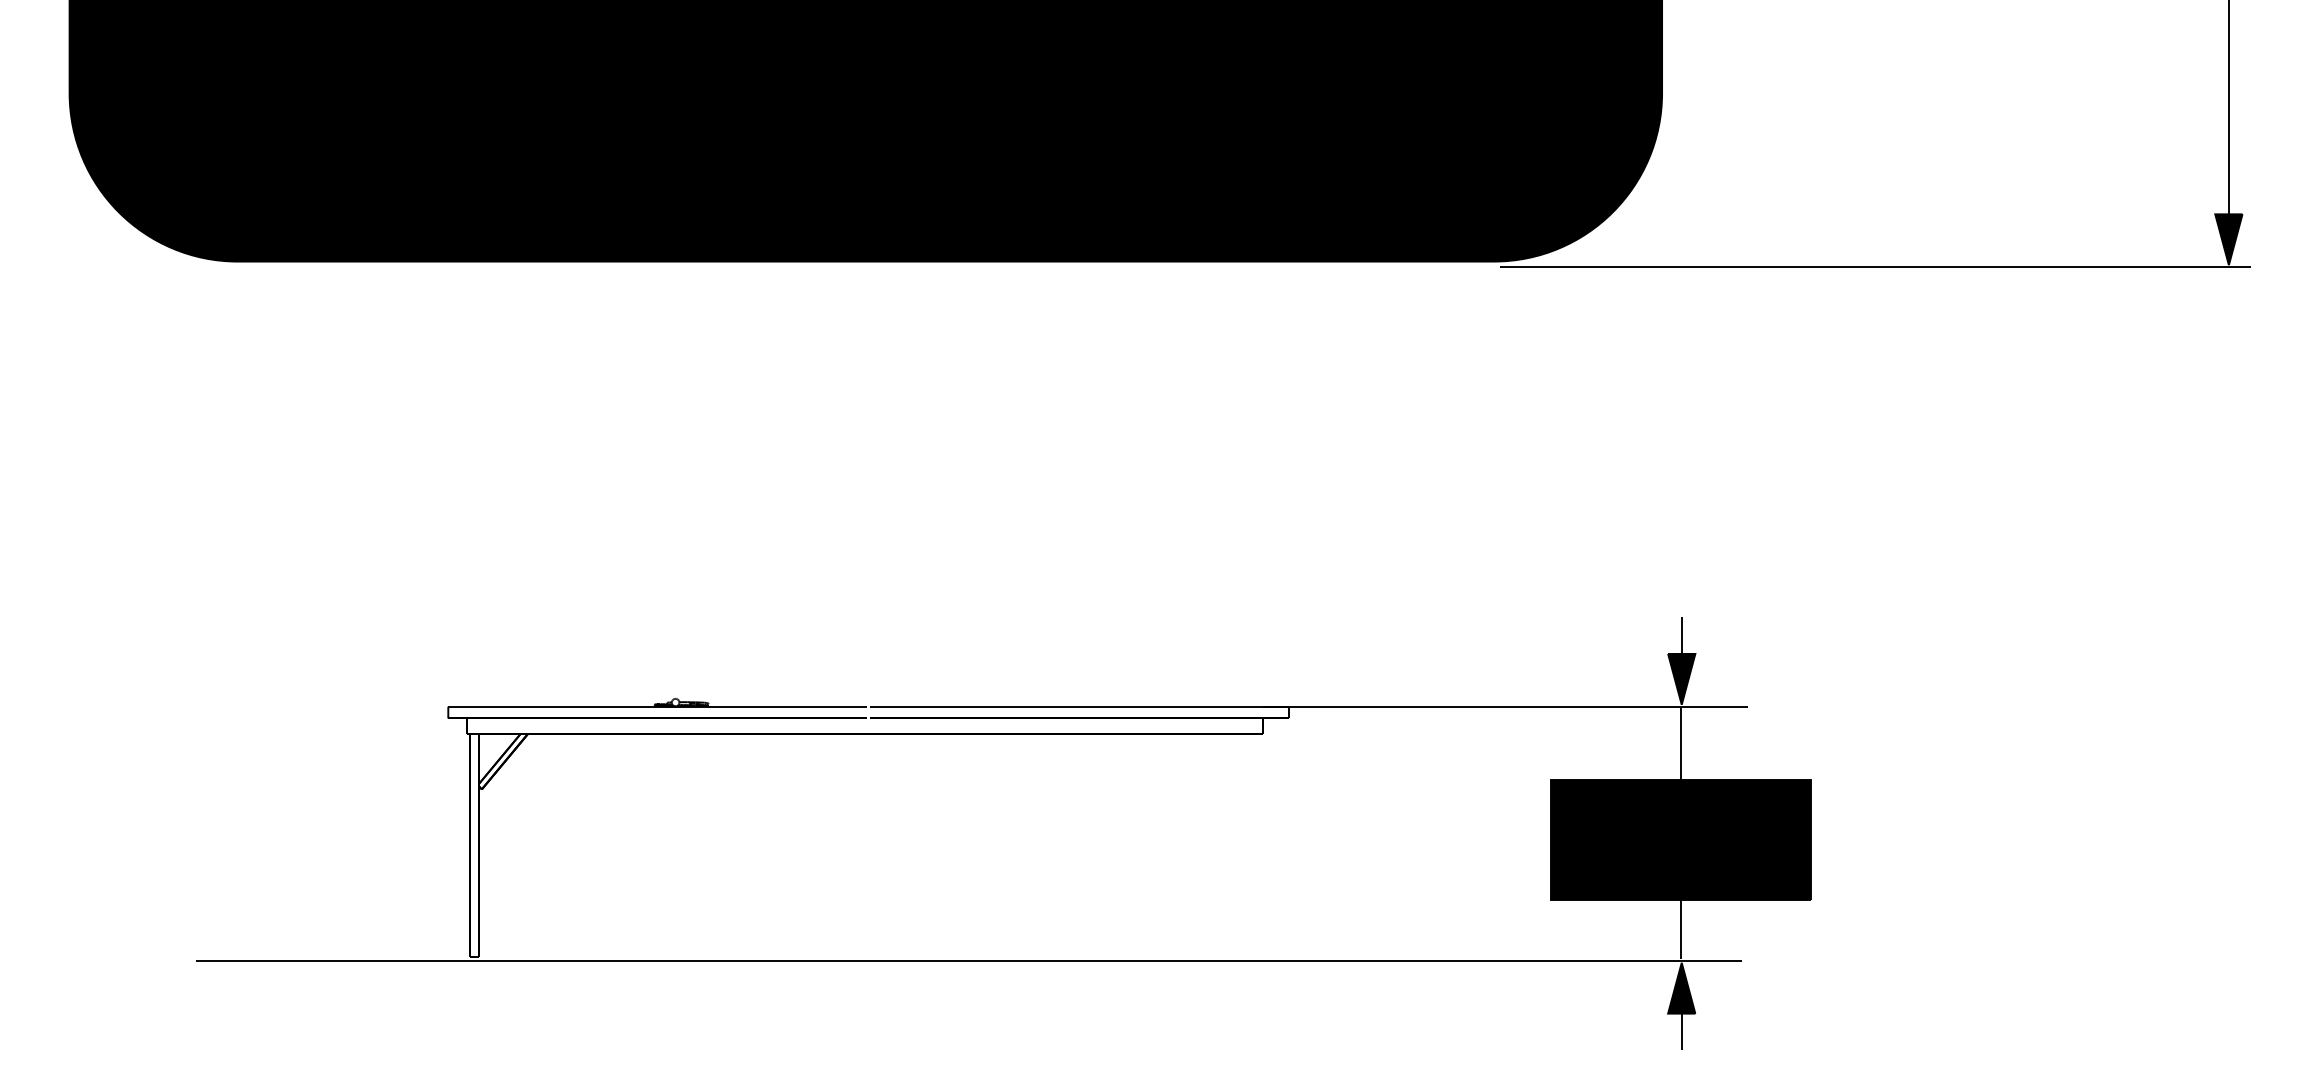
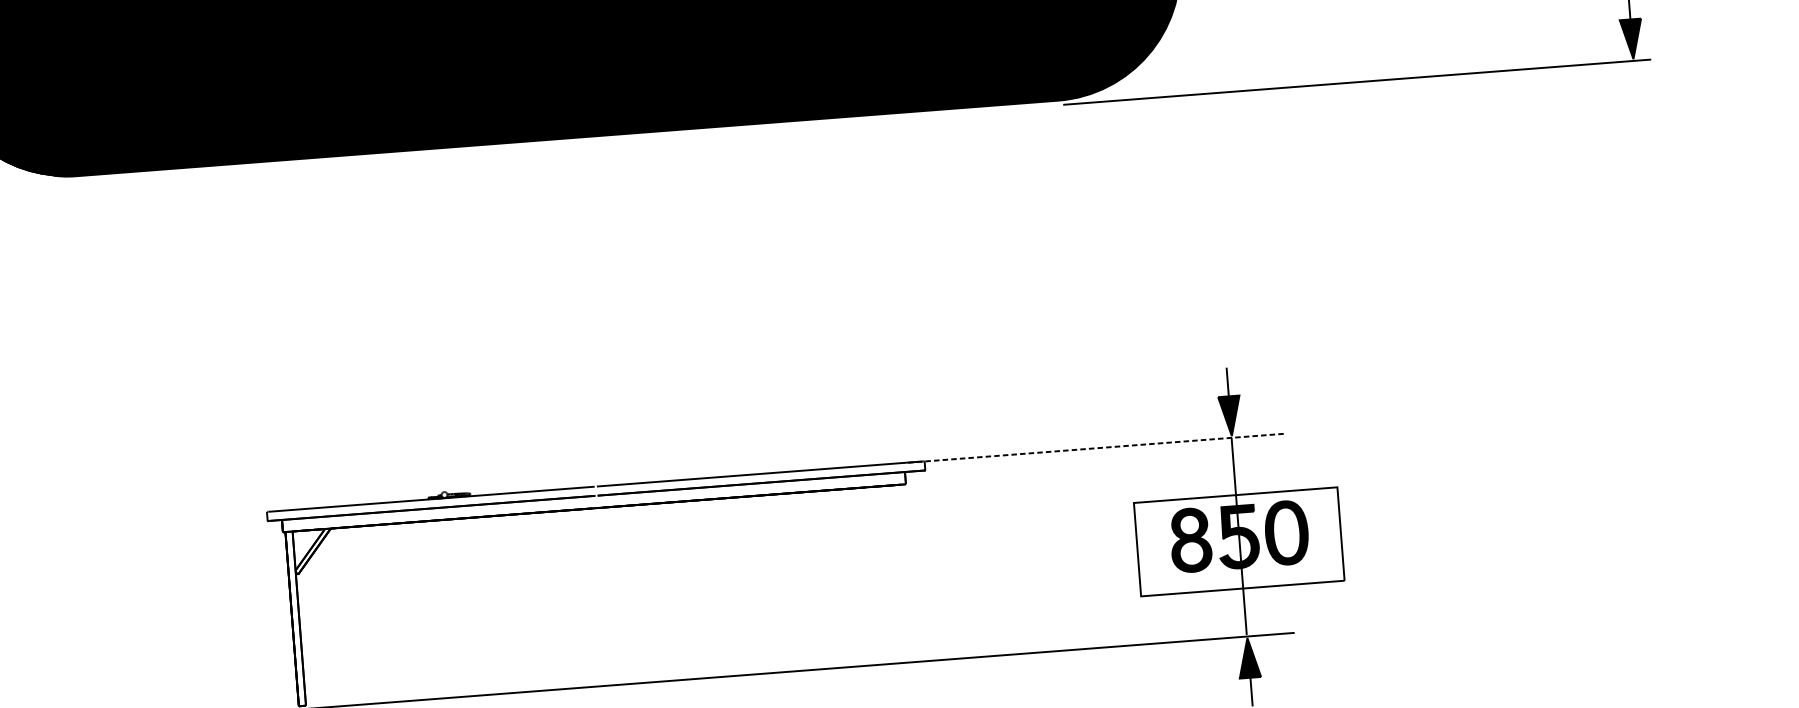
line: (1504, 706) -> (1093, 448), solid -> dashed
fill: (1680, 839) -> (1239, 541), removed

